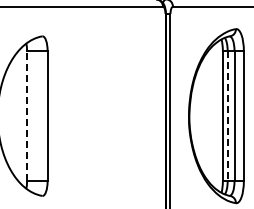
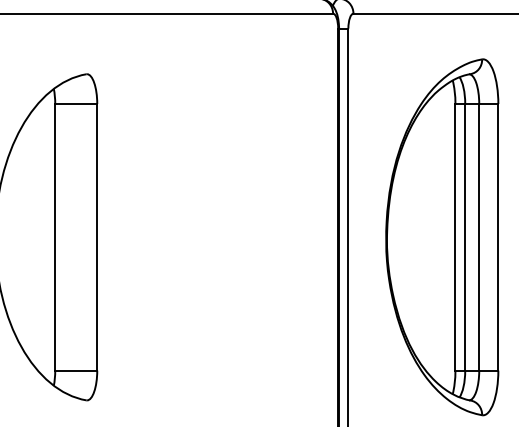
line: (27, 115) -> (56, 235), dashed -> solid
line: (227, 116) -> (464, 238), dashed -> solid

